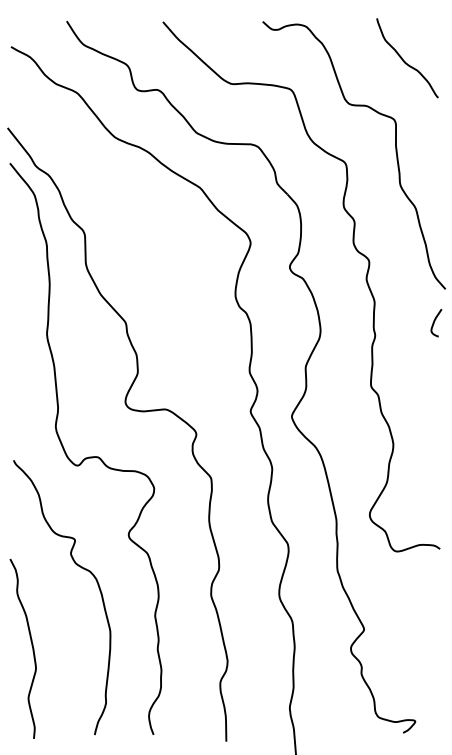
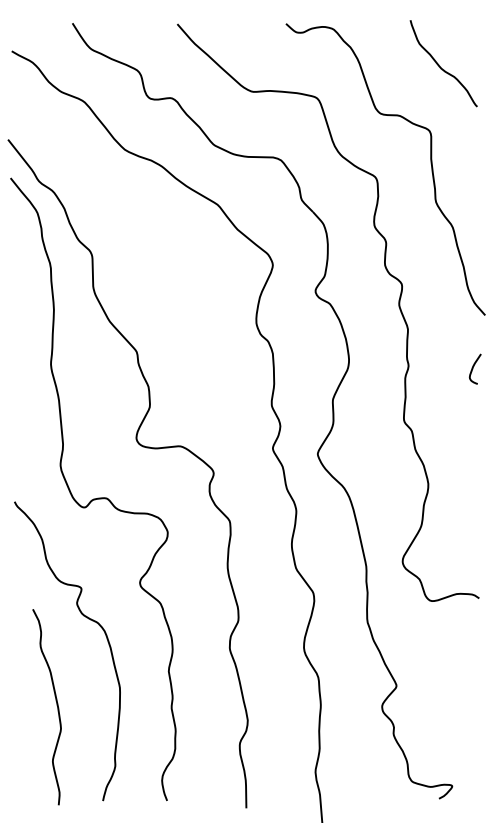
curve: (434, 322) -> (473, 368), moved
curve: (31, 647) -> (56, 705), moved

